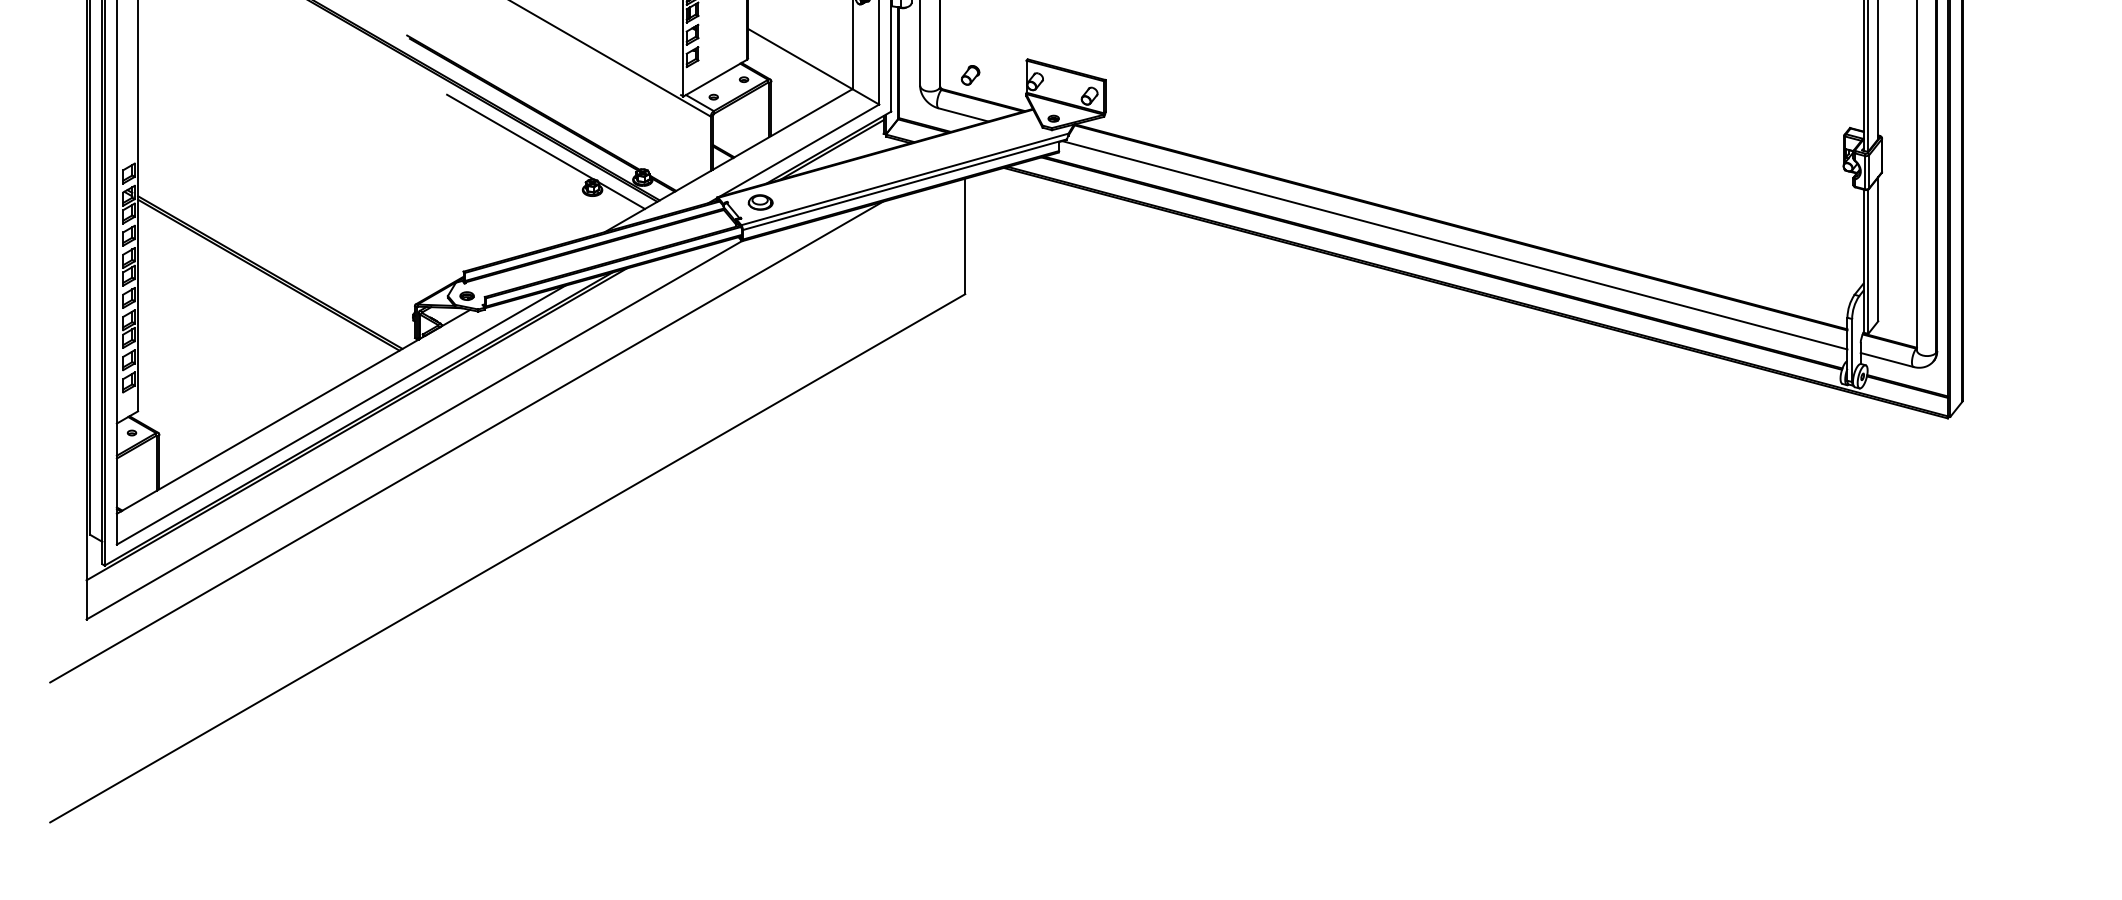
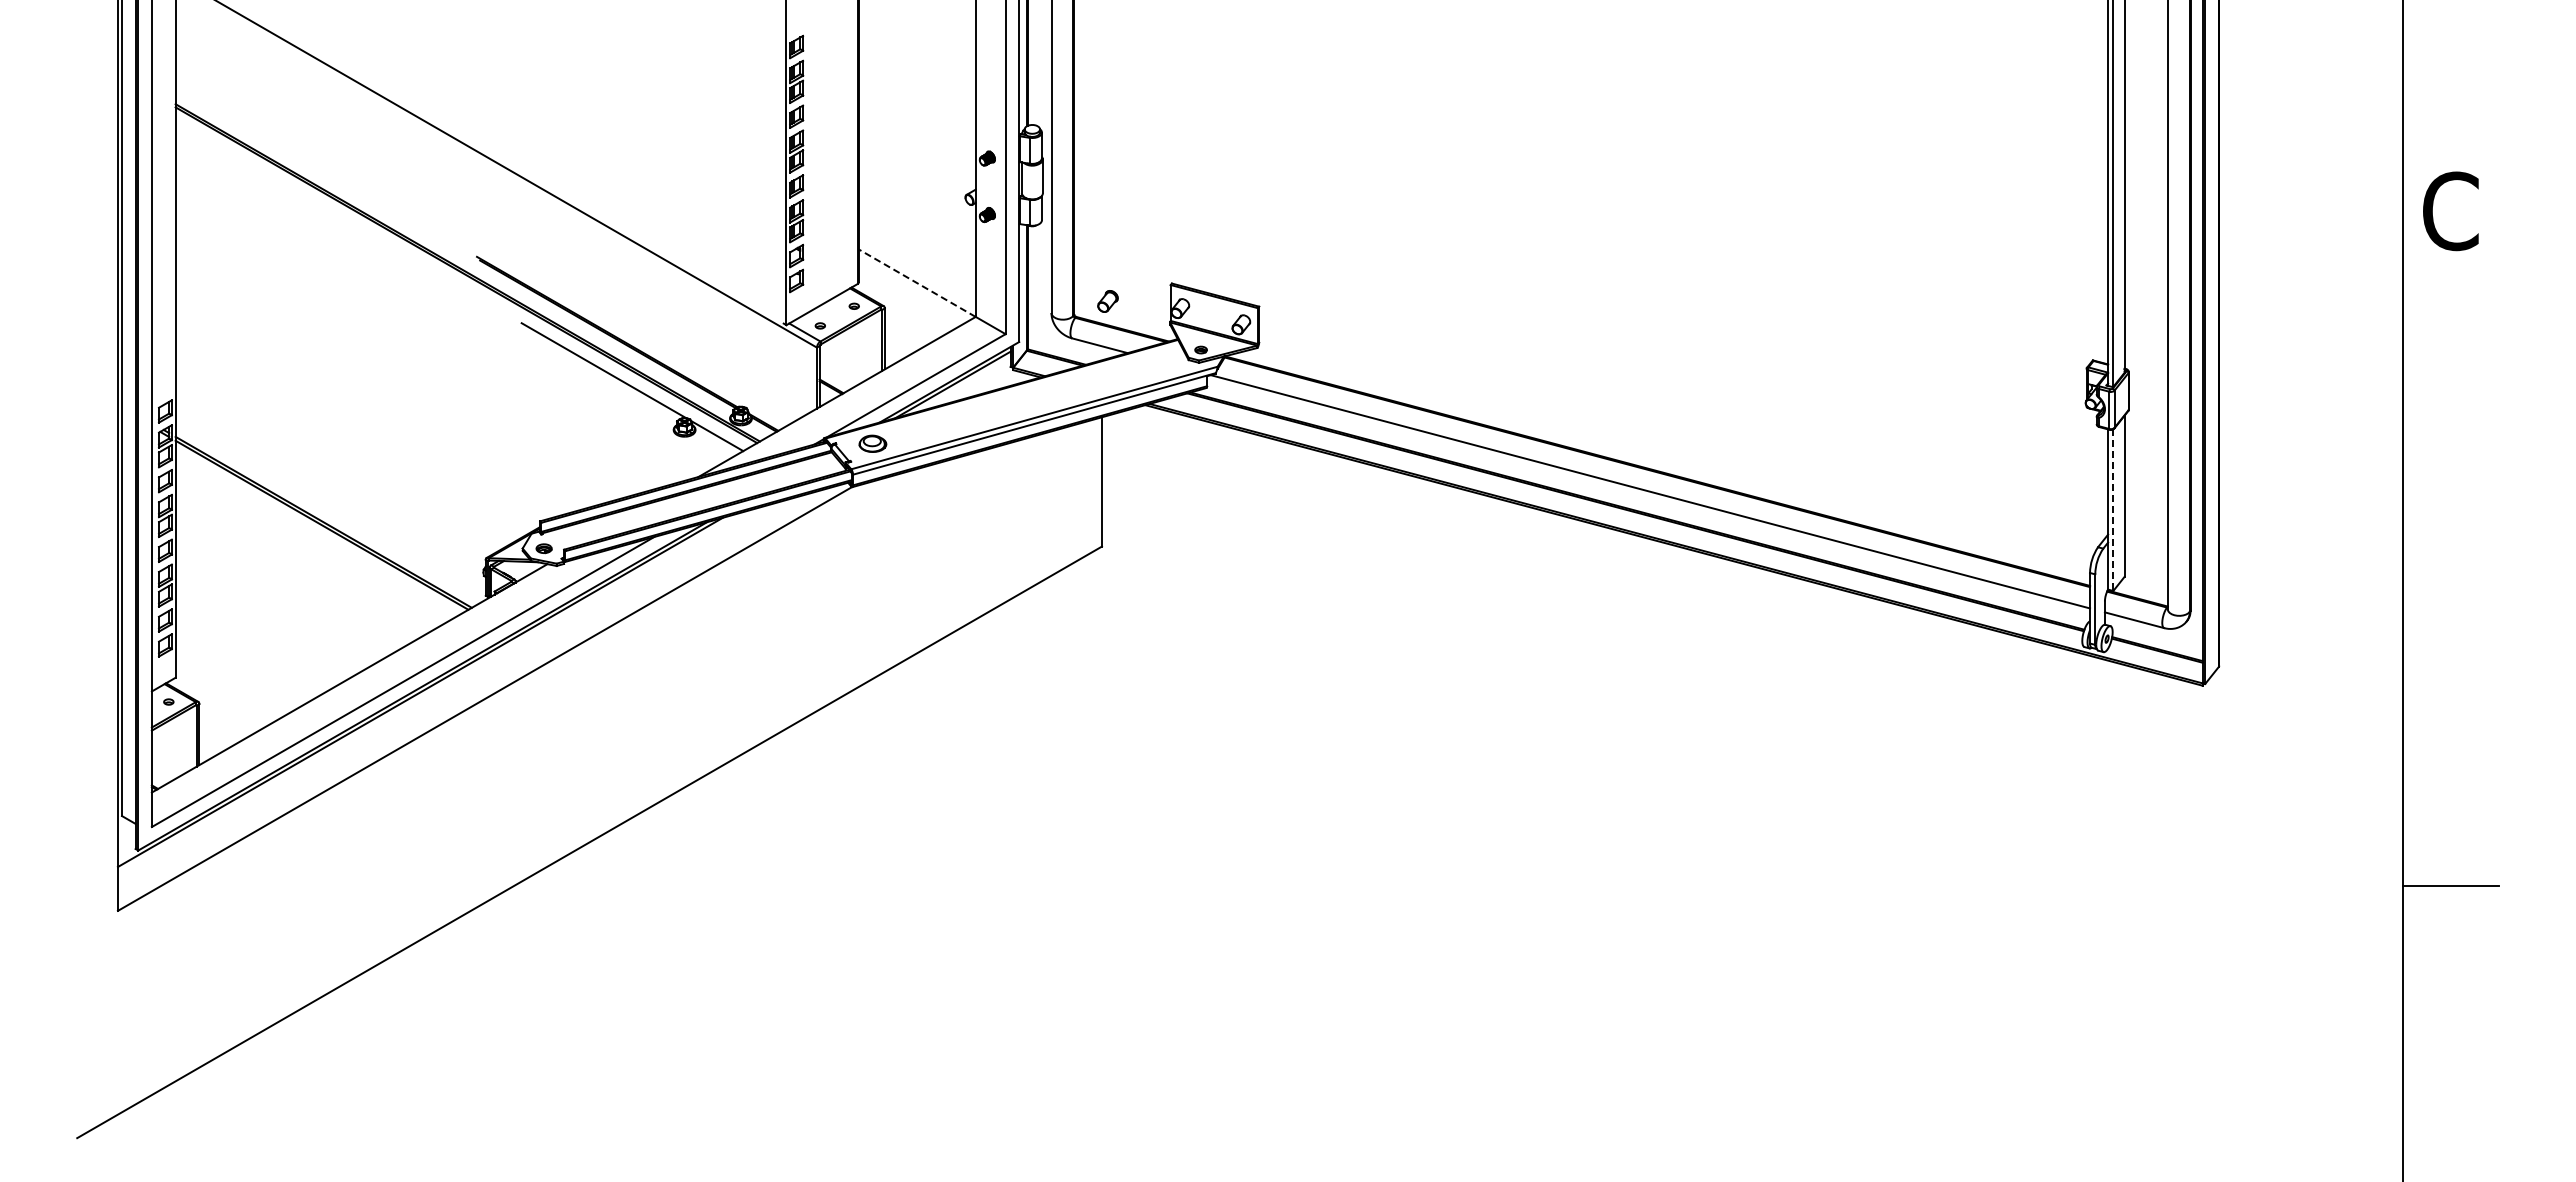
line: (799, 59) -> (916, 283), solid -> dashed
line: (1868, 262) -> (2113, 510), solid -> dashed
line: (466, 442) -> (543, 712), removed

